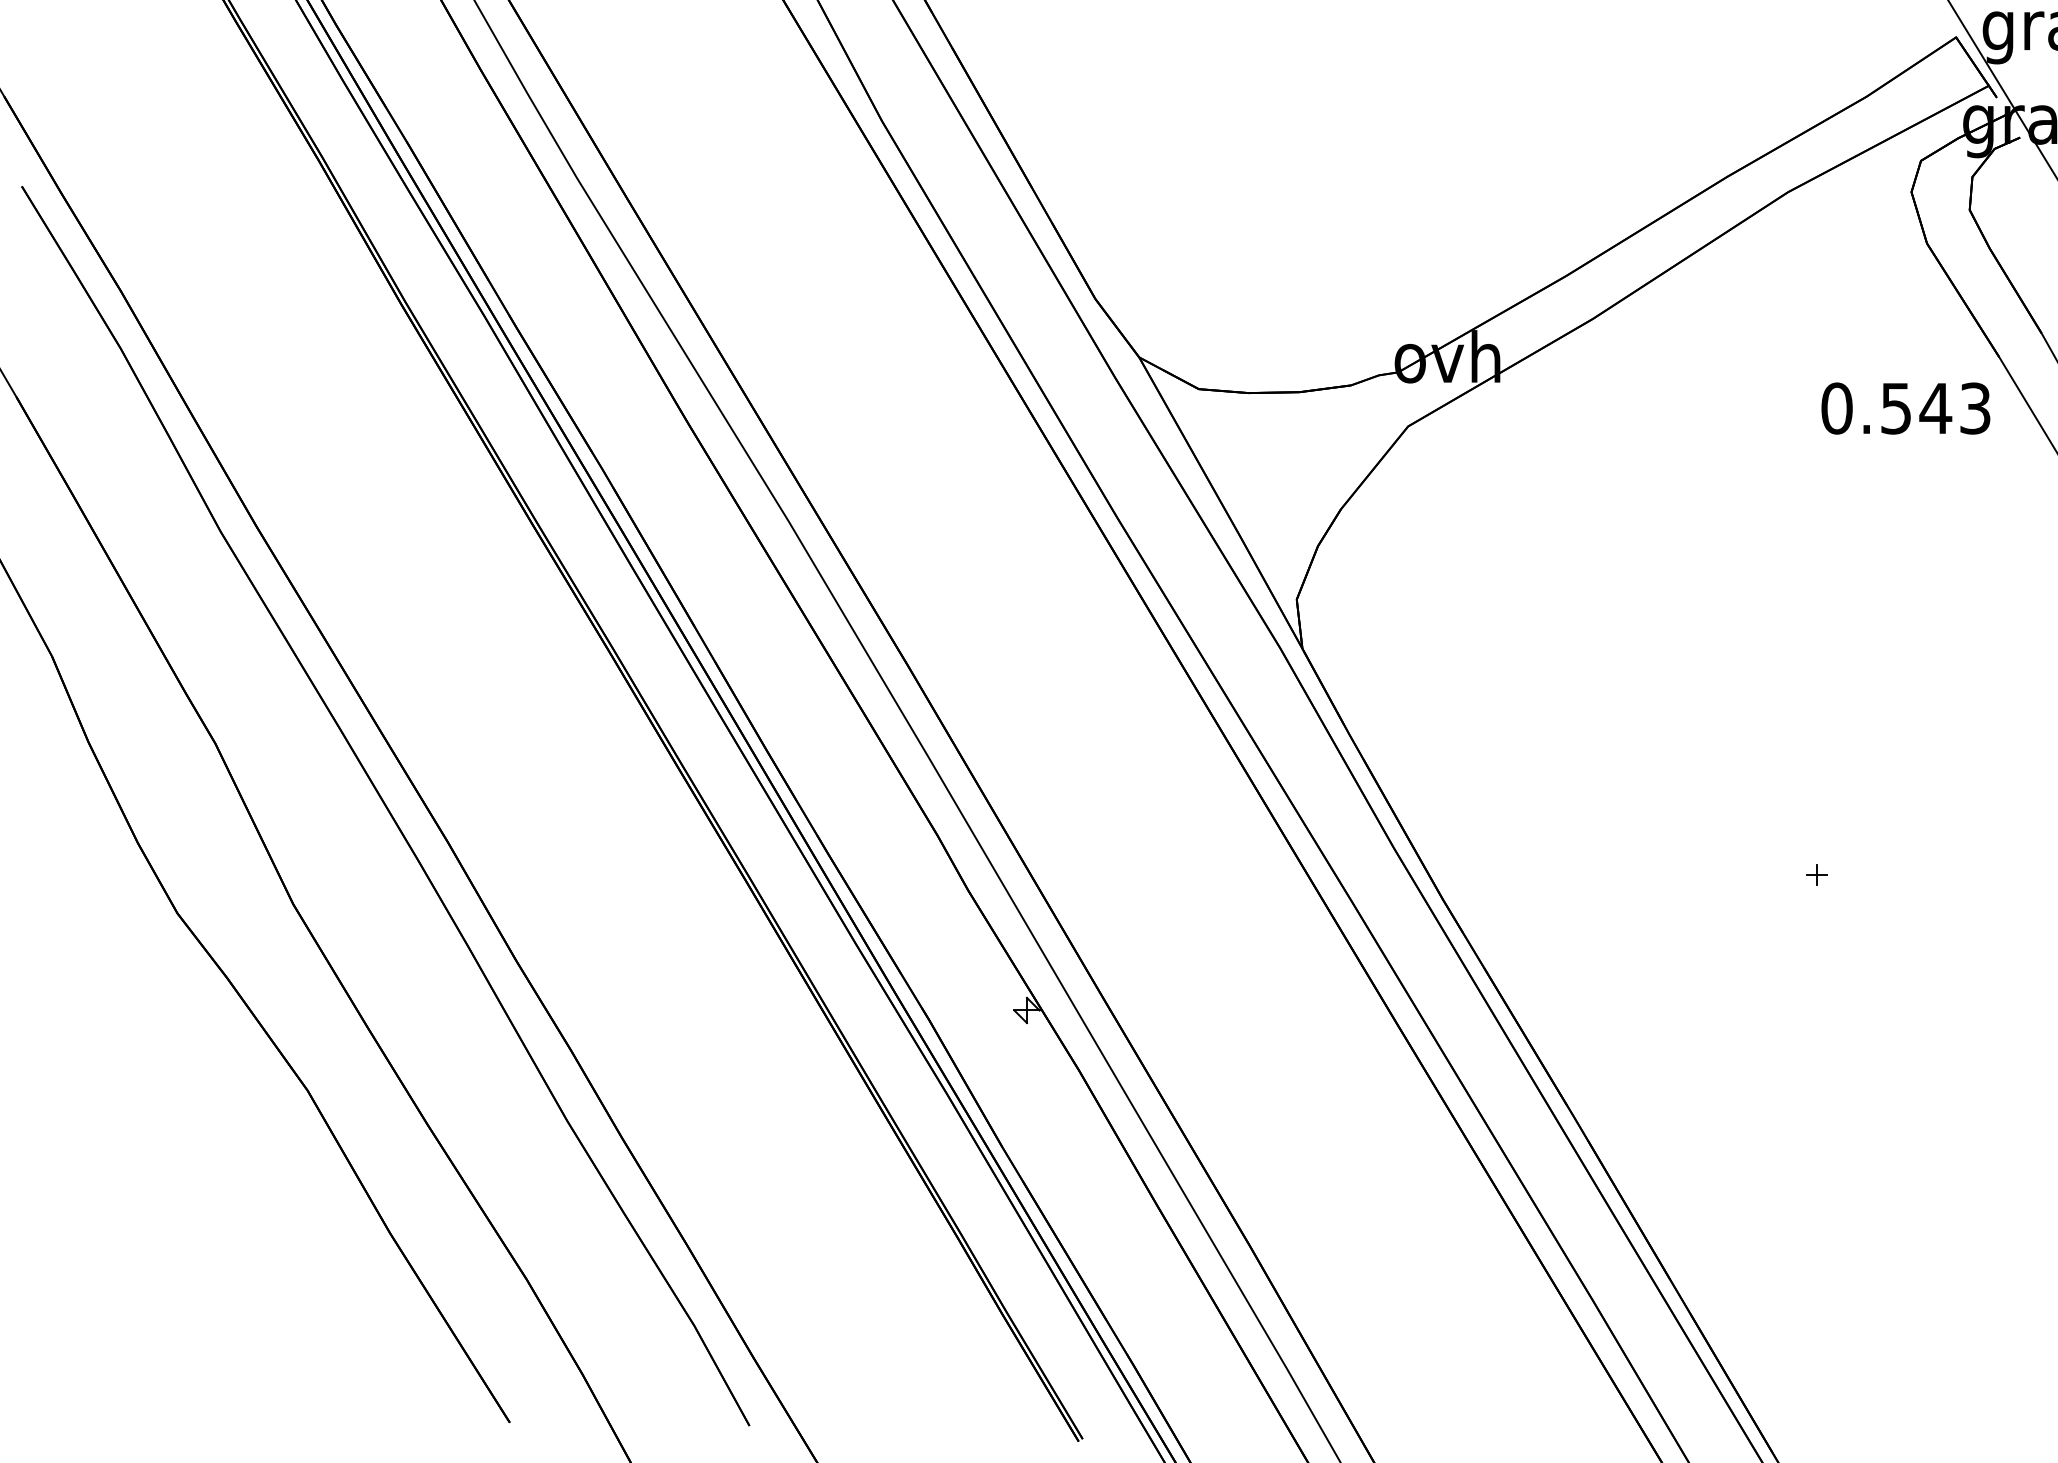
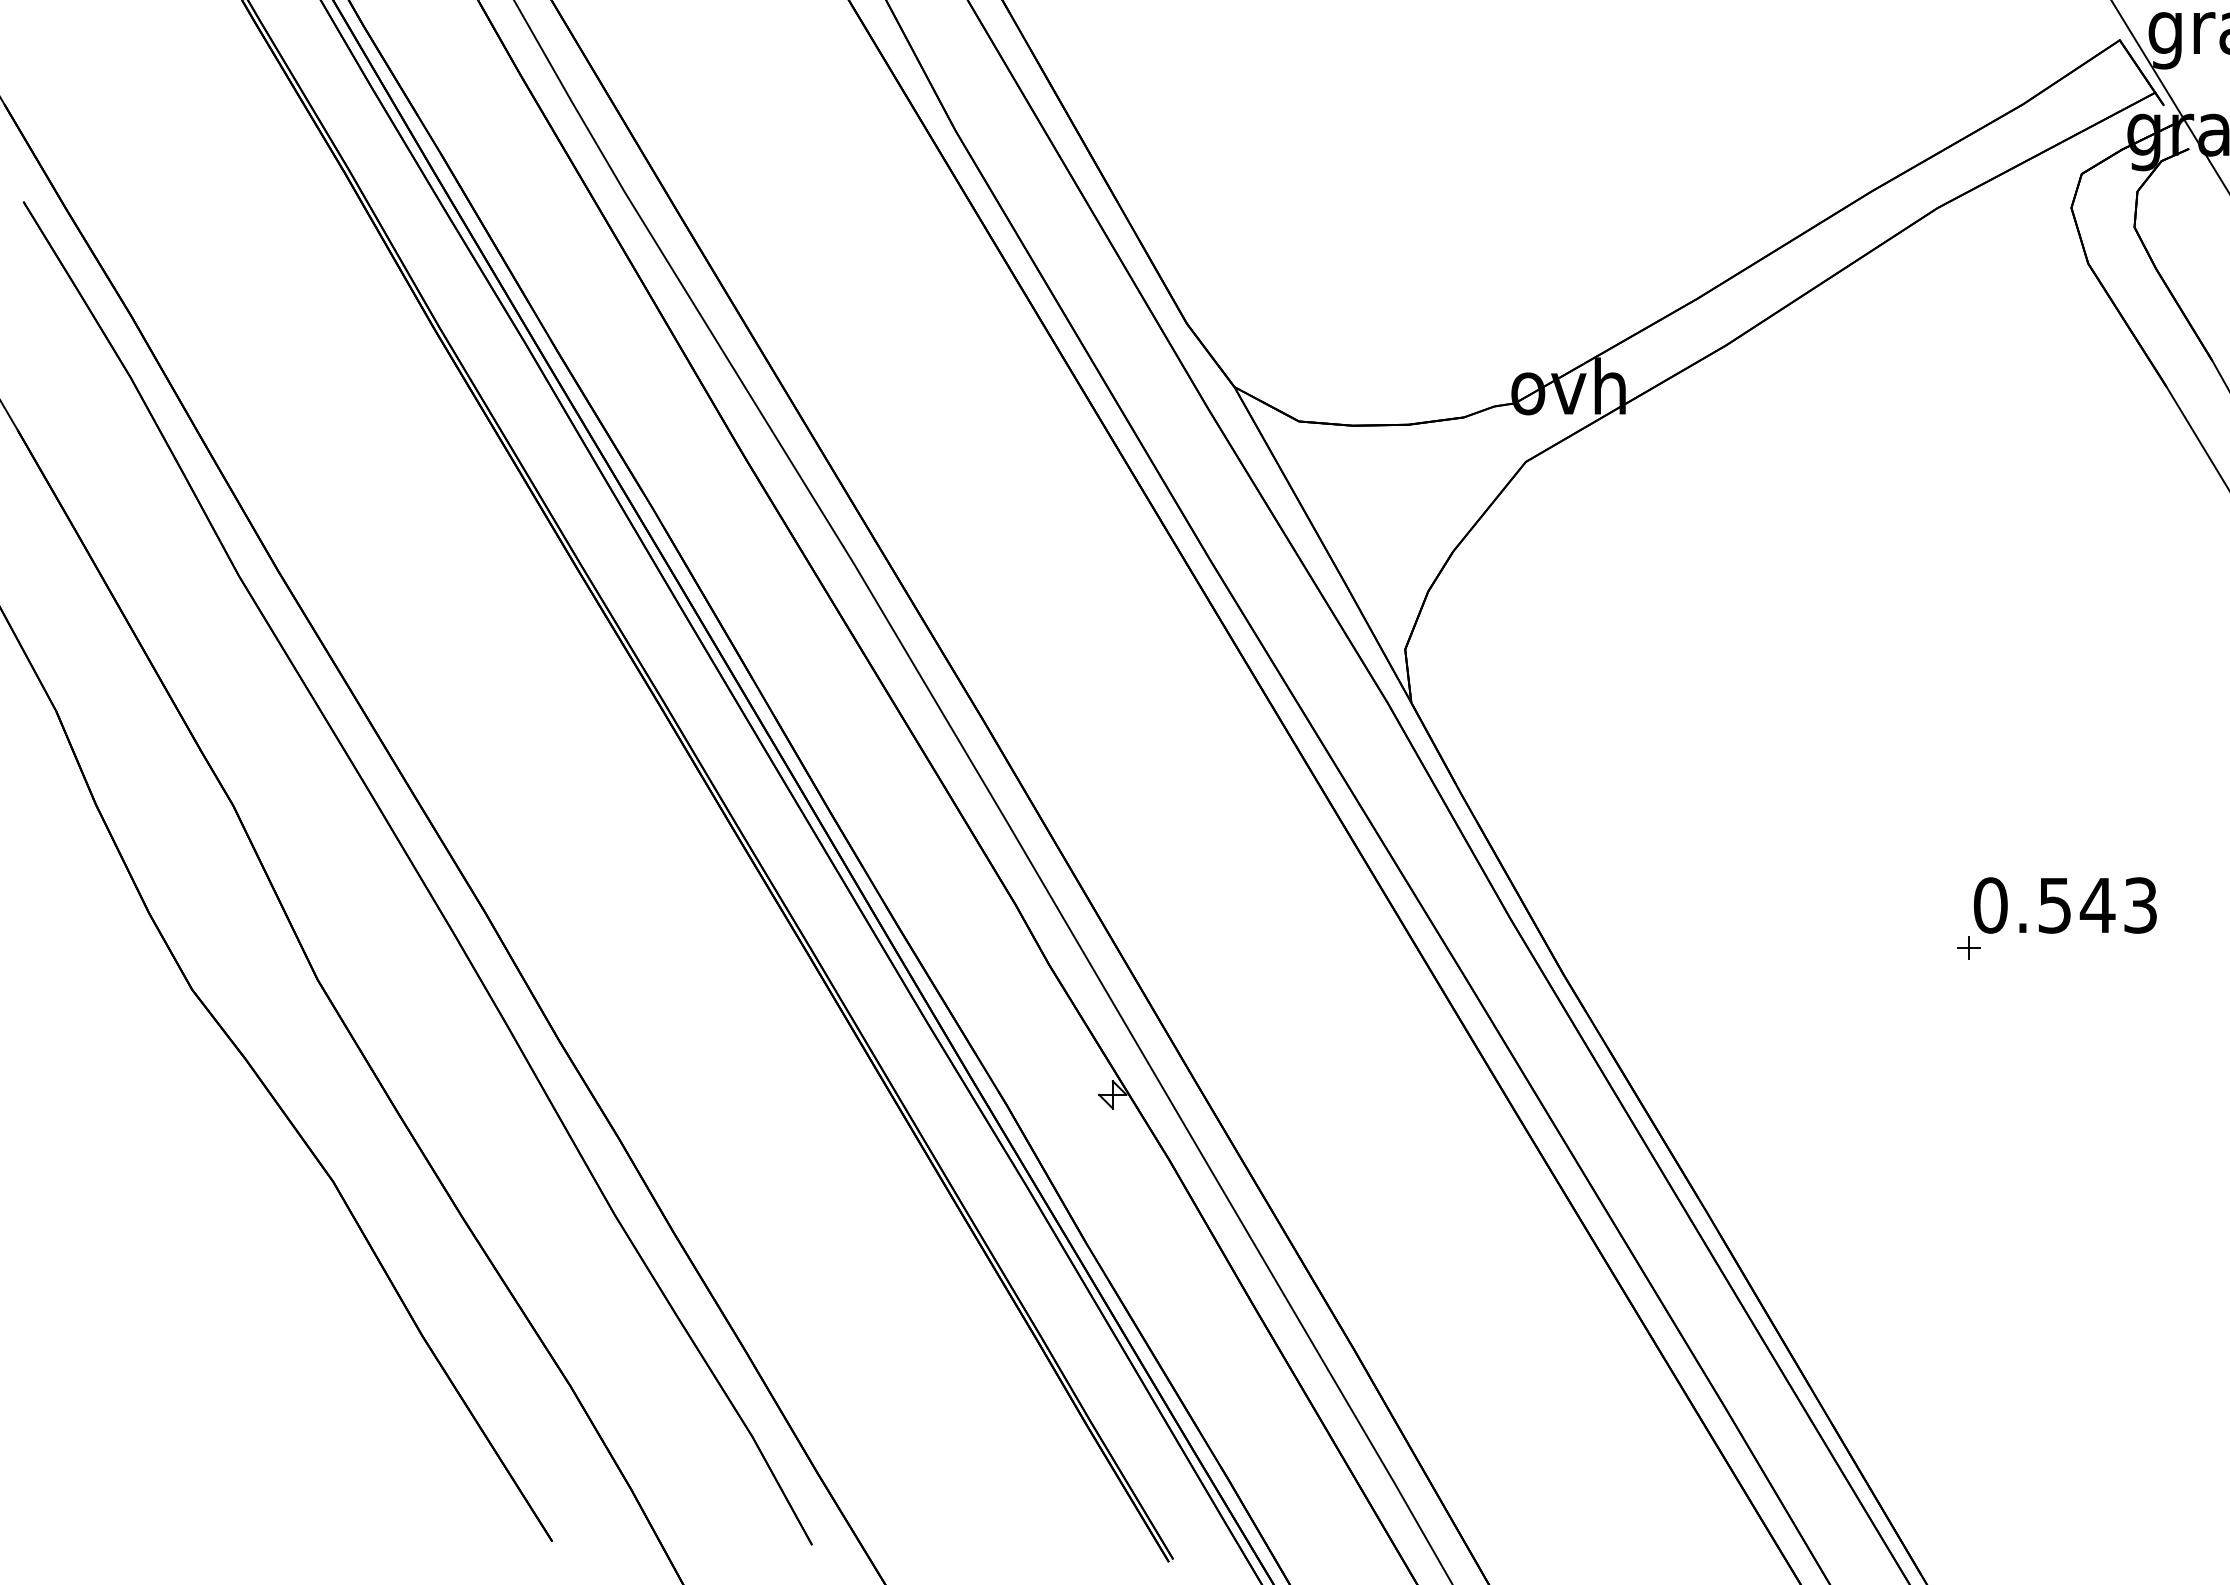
text: (1906, 408) -> (2065, 905), moved

